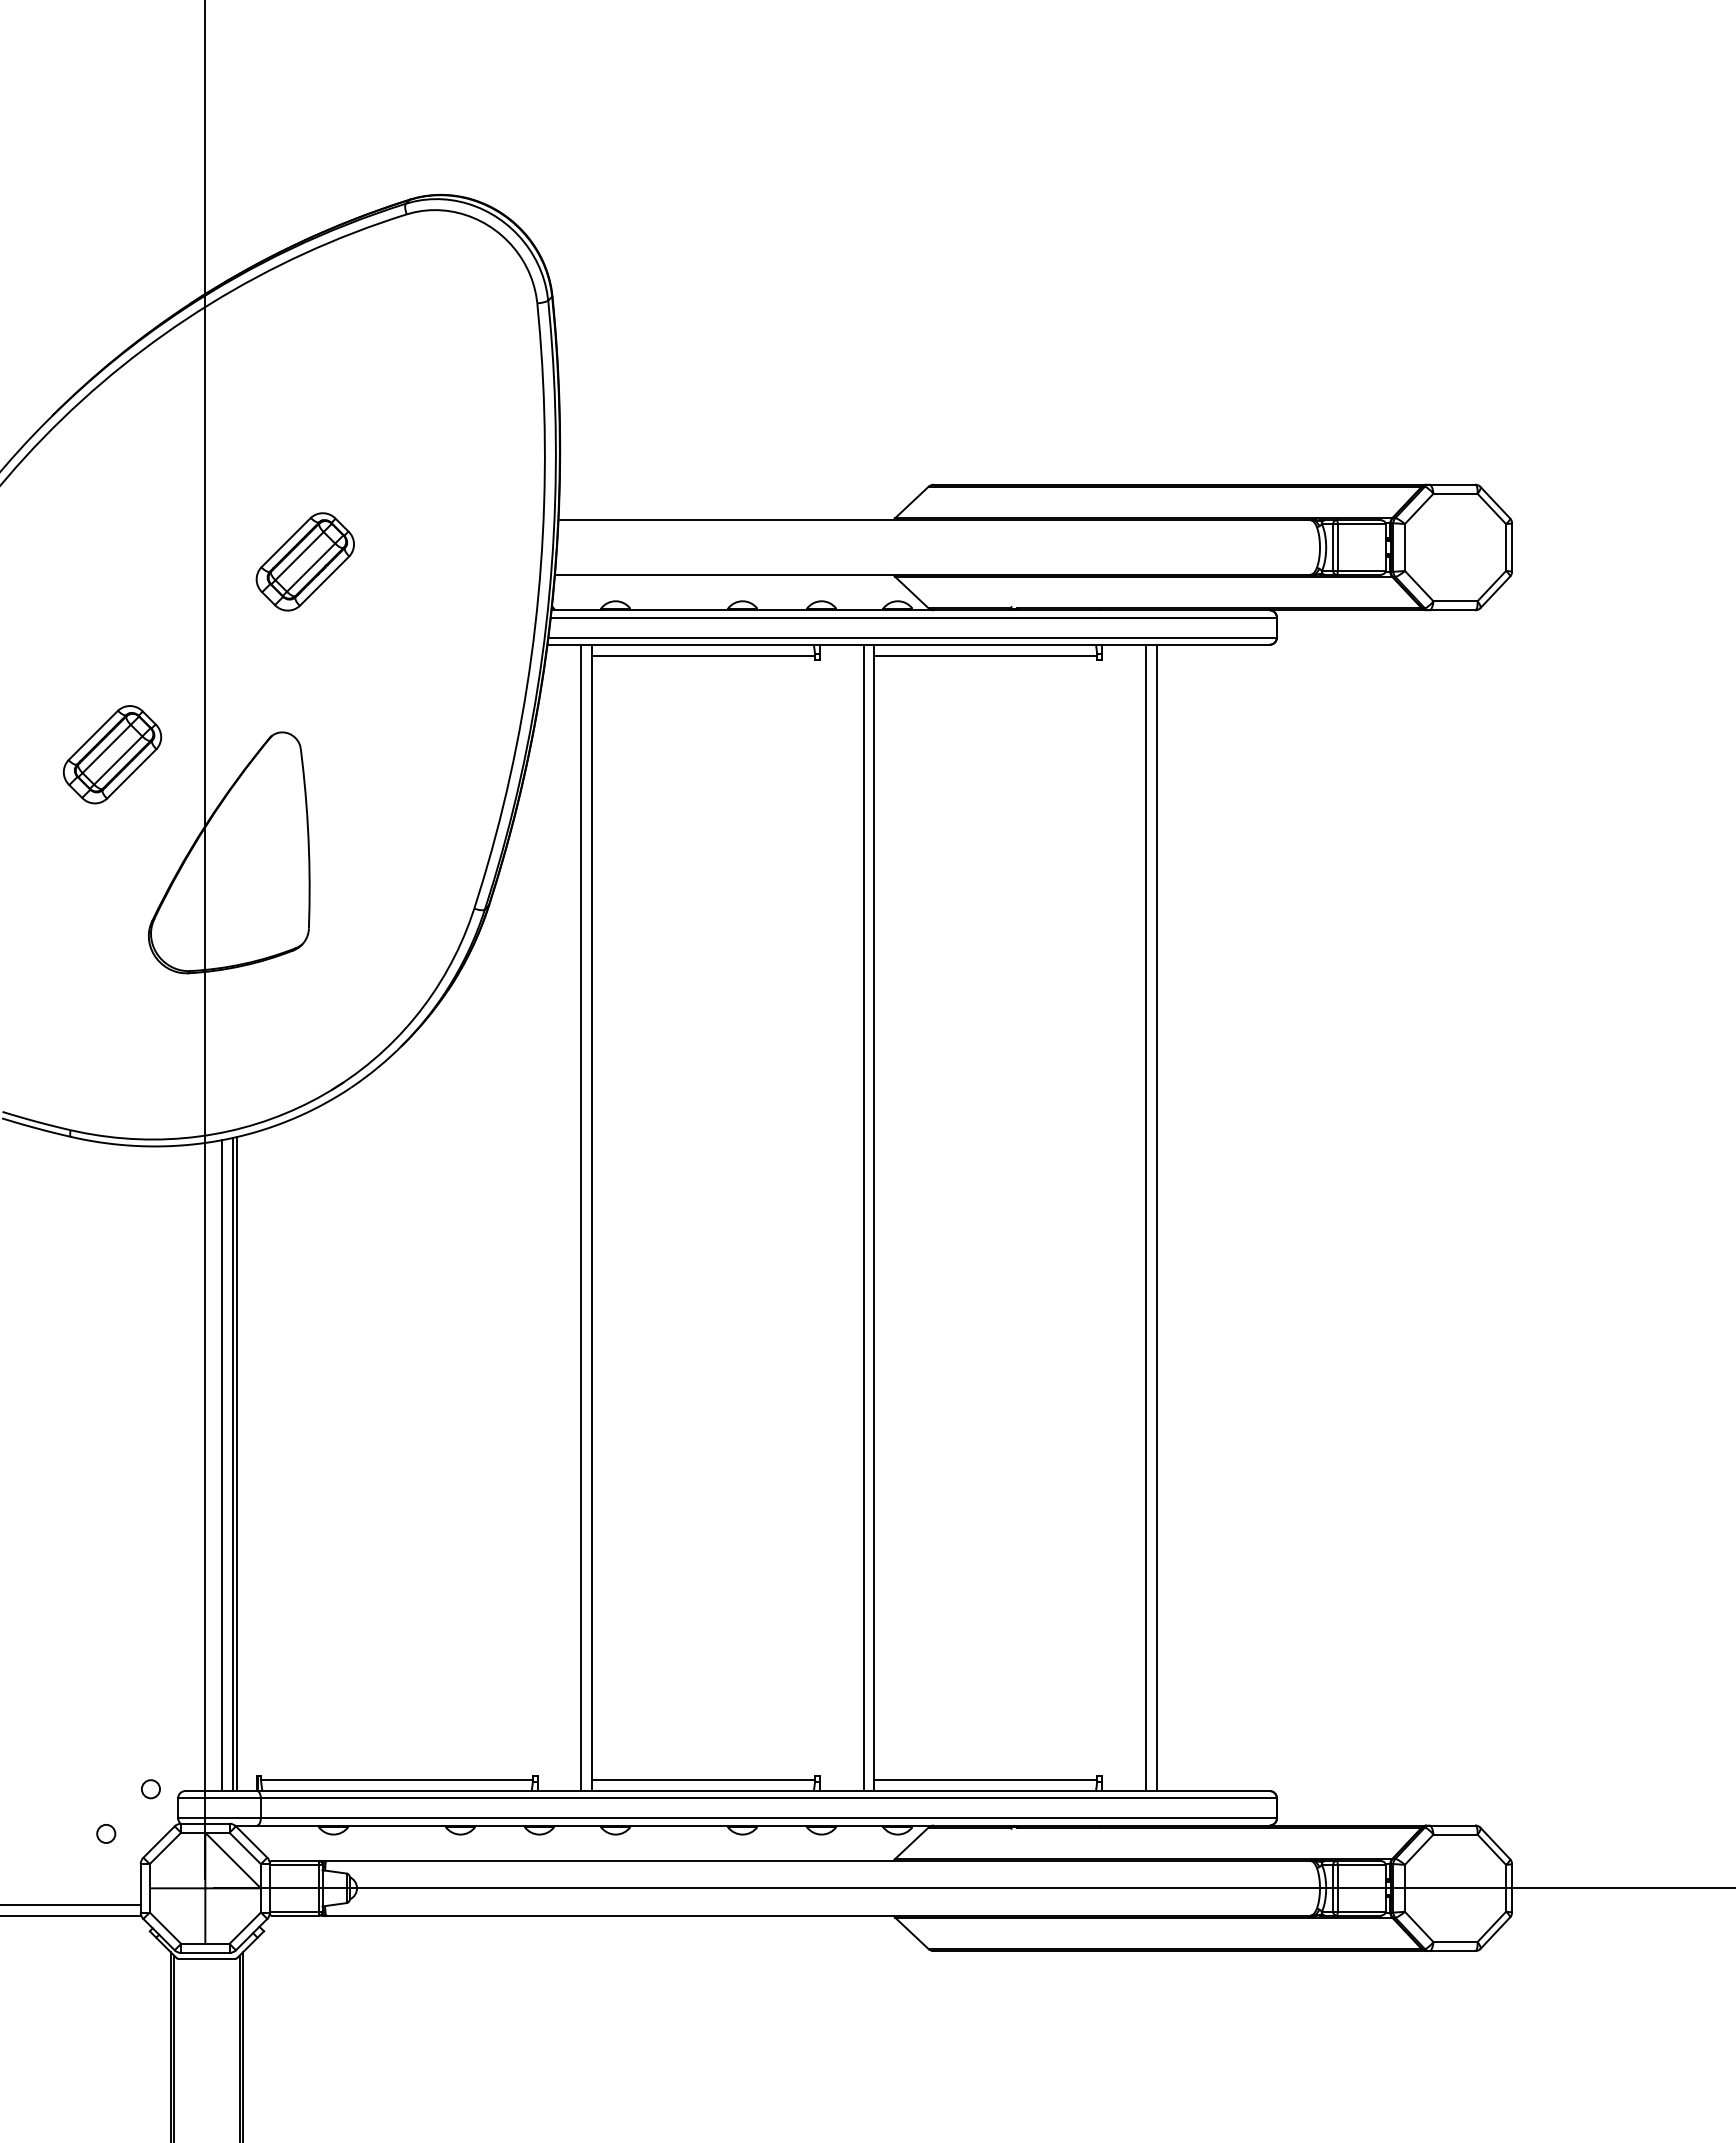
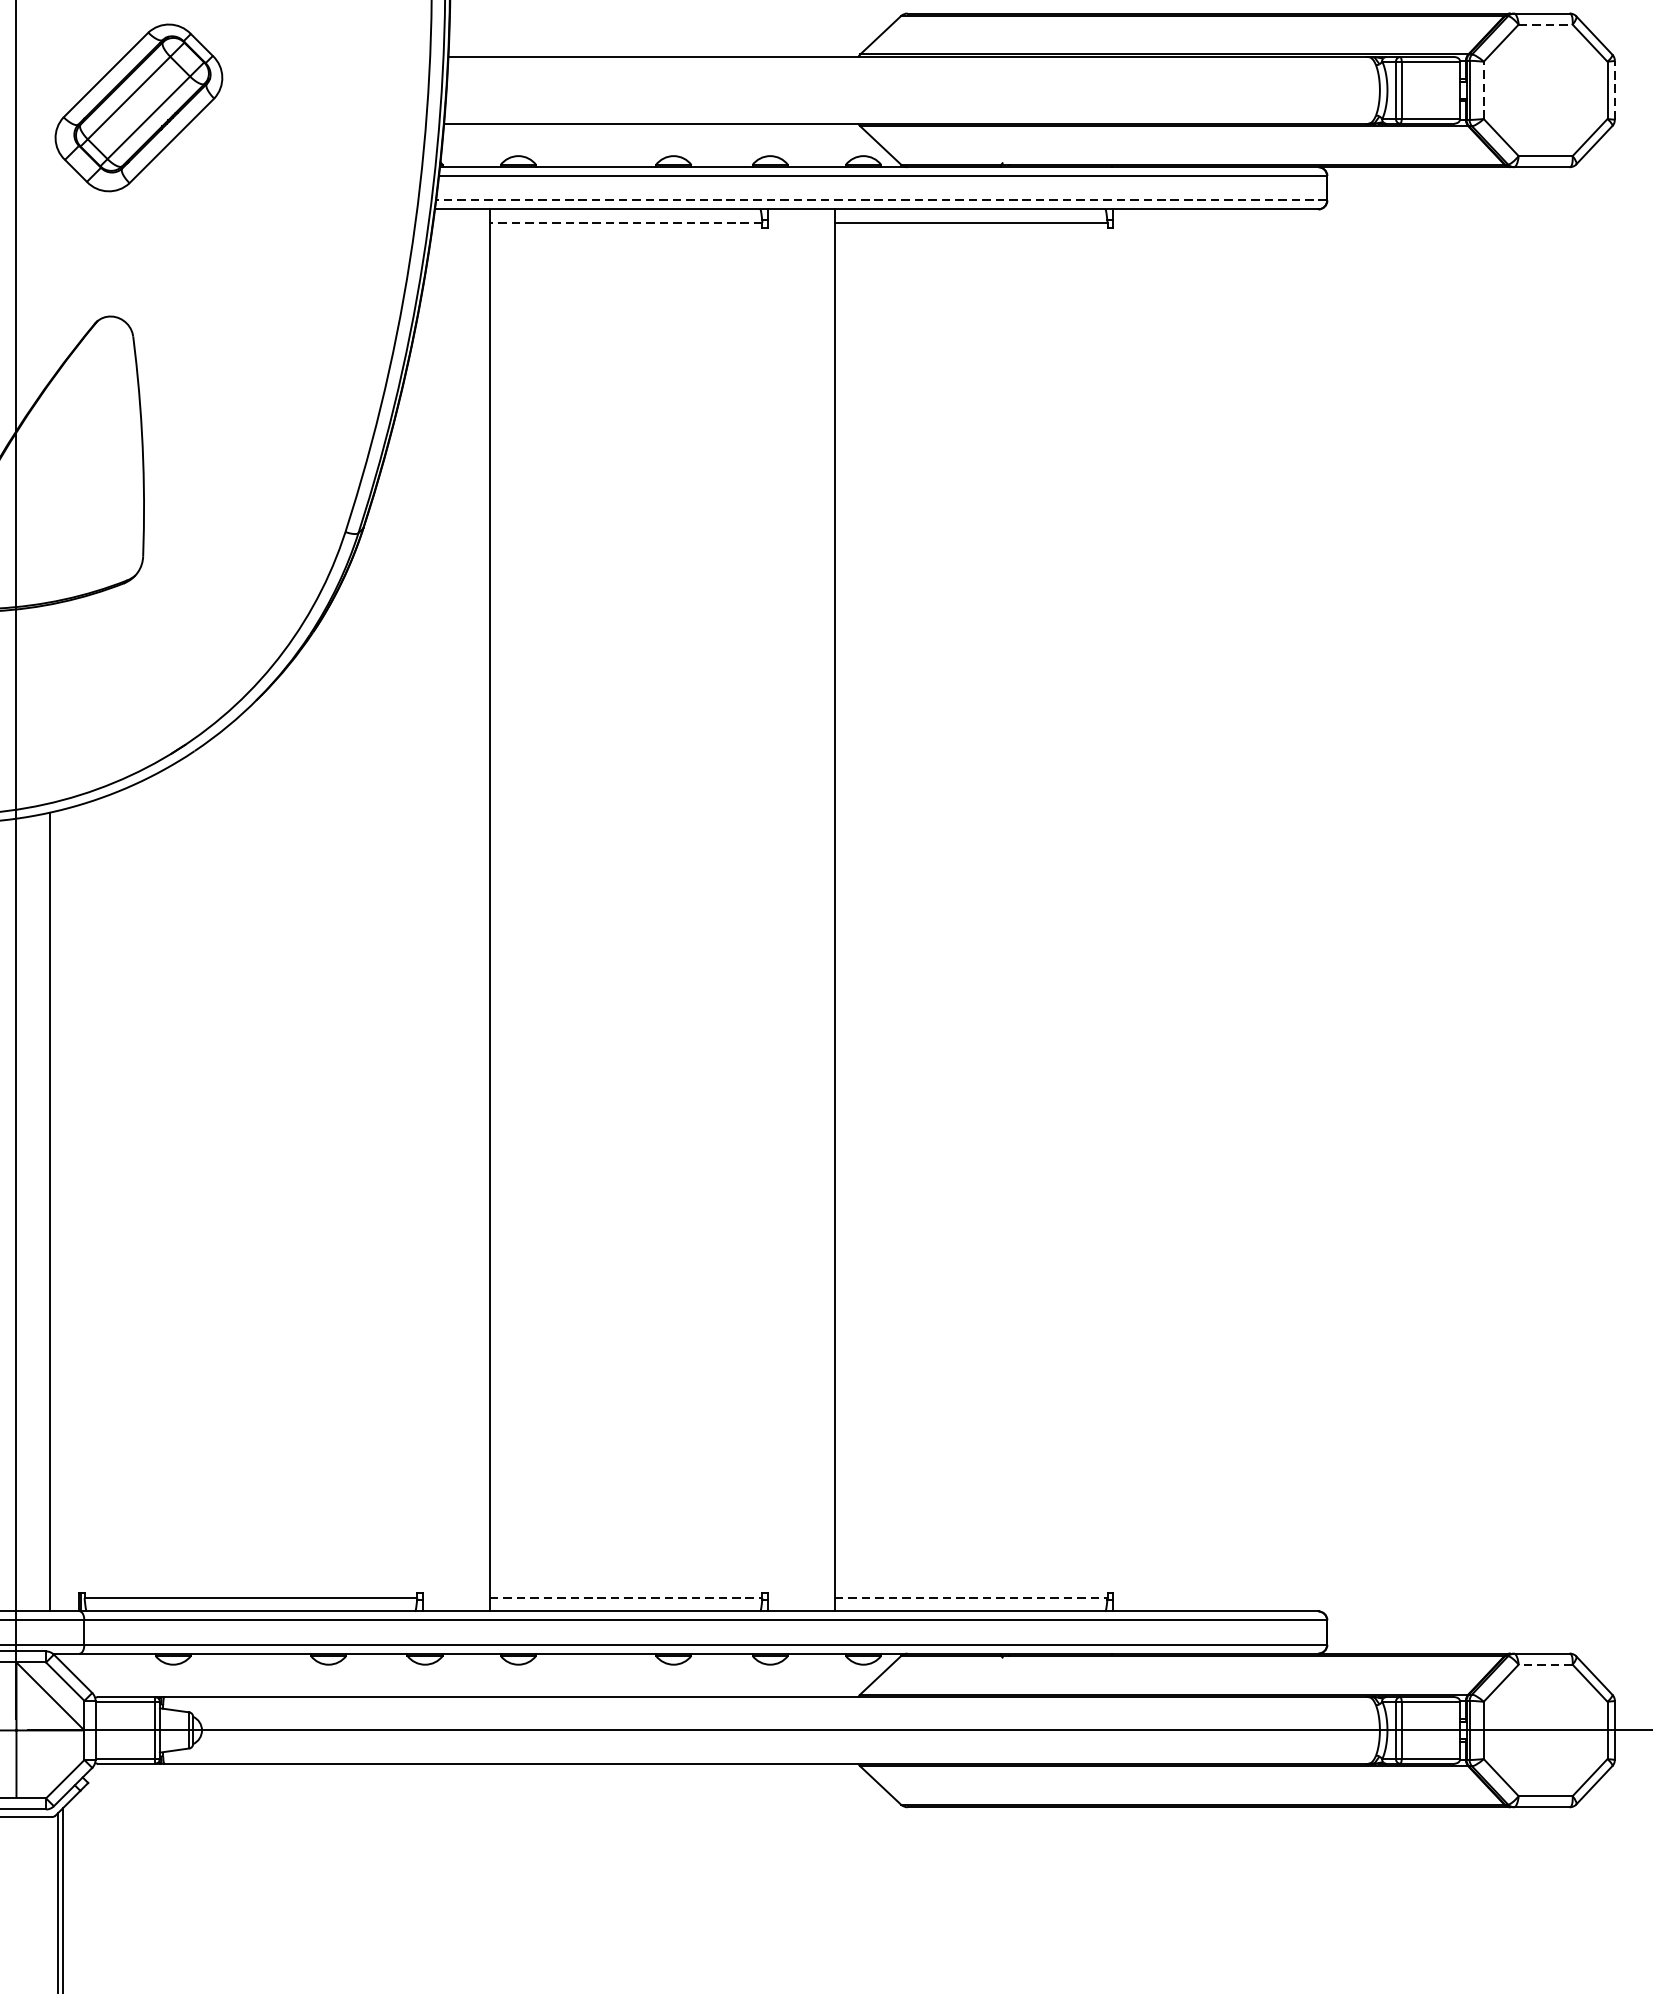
line: (1455, 493) -> (1545, 24), solid -> dashed
line: (1404, 547) -> (1483, 90), solid -> dashed
line: (1512, 547) -> (1615, 90), solid -> dashed
part: (304, 561) -> (137, 107), size x1.4
line: (912, 637) -> (881, 200), solid -> dashed
line: (703, 655) -> (625, 222), solid -> dashed
line: (581, 1217) -> (476, 909), removed
line: (863, 1217) -> (821, 909), removed
line: (1145, 1217) -> (1166, 909), removed
line: (1156, 1217) -> (1179, 909), removed
line: (236, 1464) -> (54, 1212), removed
line: (221, 1465) -> (36, 1213), removed
line: (704, 1780) -> (627, 1598), solid -> dashed
line: (986, 1780) -> (971, 1598), solid -> dashed
line: (1455, 1834) -> (1545, 1664), solid -> dashed

